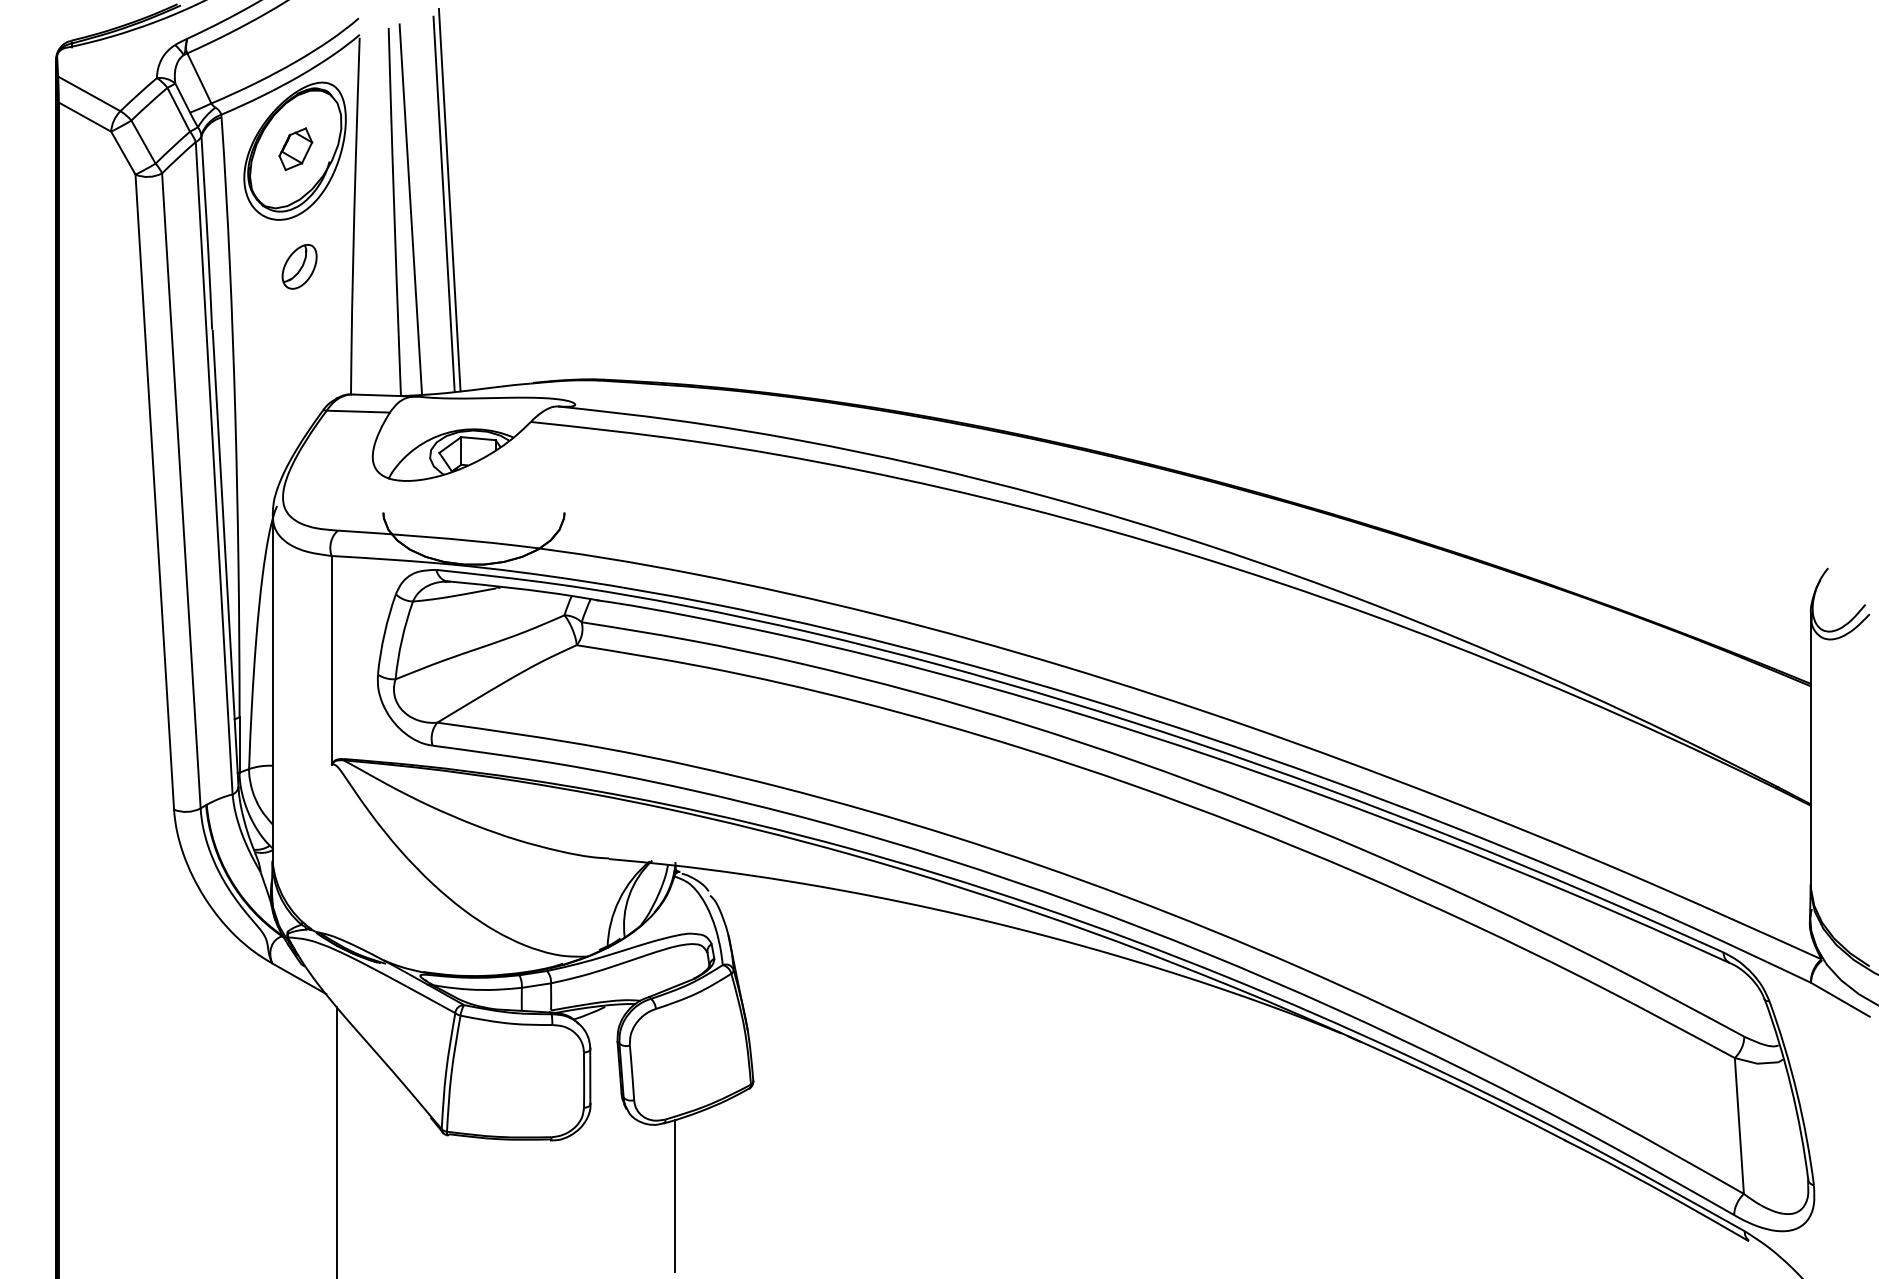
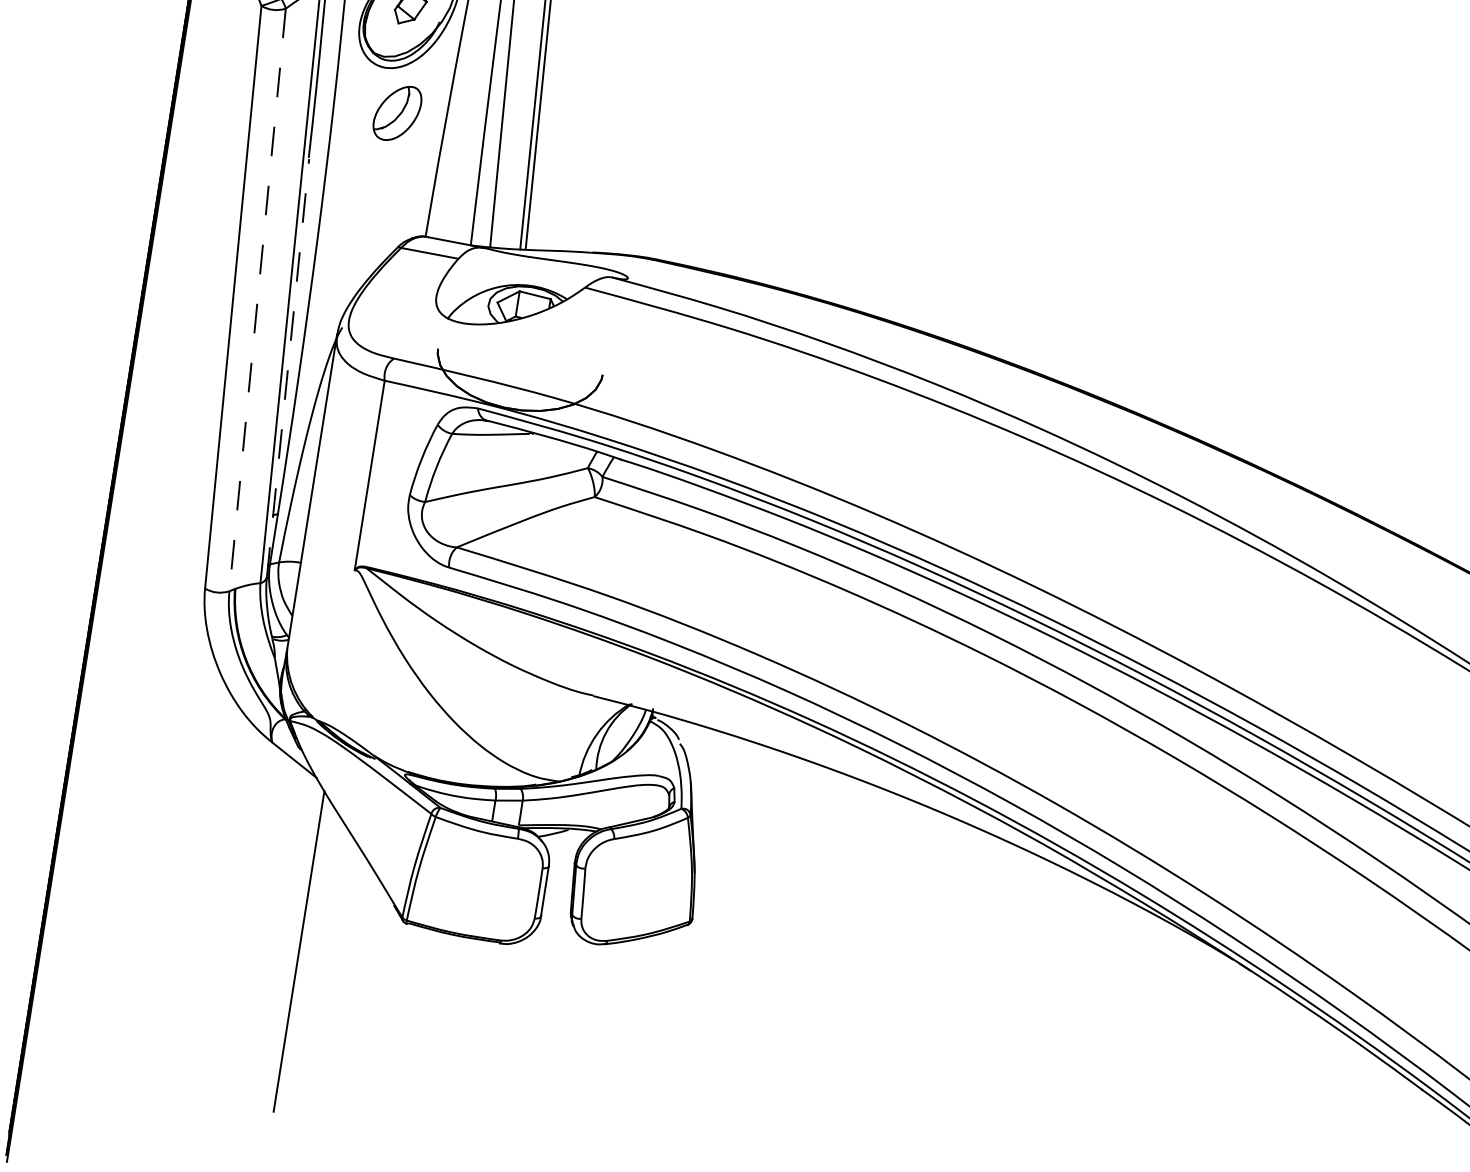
part: (299, 266) -> (397, 113), size x1.4
line: (181, 491) -> (257, 300), solid -> dashed
line: (225, 558) -> (287, 367), solid -> dashed
line: (675, 1195) -> (605, 1011), removed

